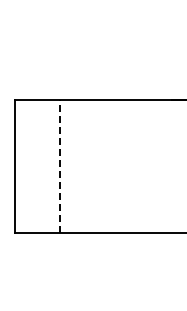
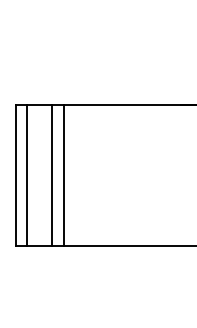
line: (25, 166) -> (26, 175), added
line: (49, 166) -> (52, 175), added
line: (60, 166) -> (63, 175), dashed -> solid

